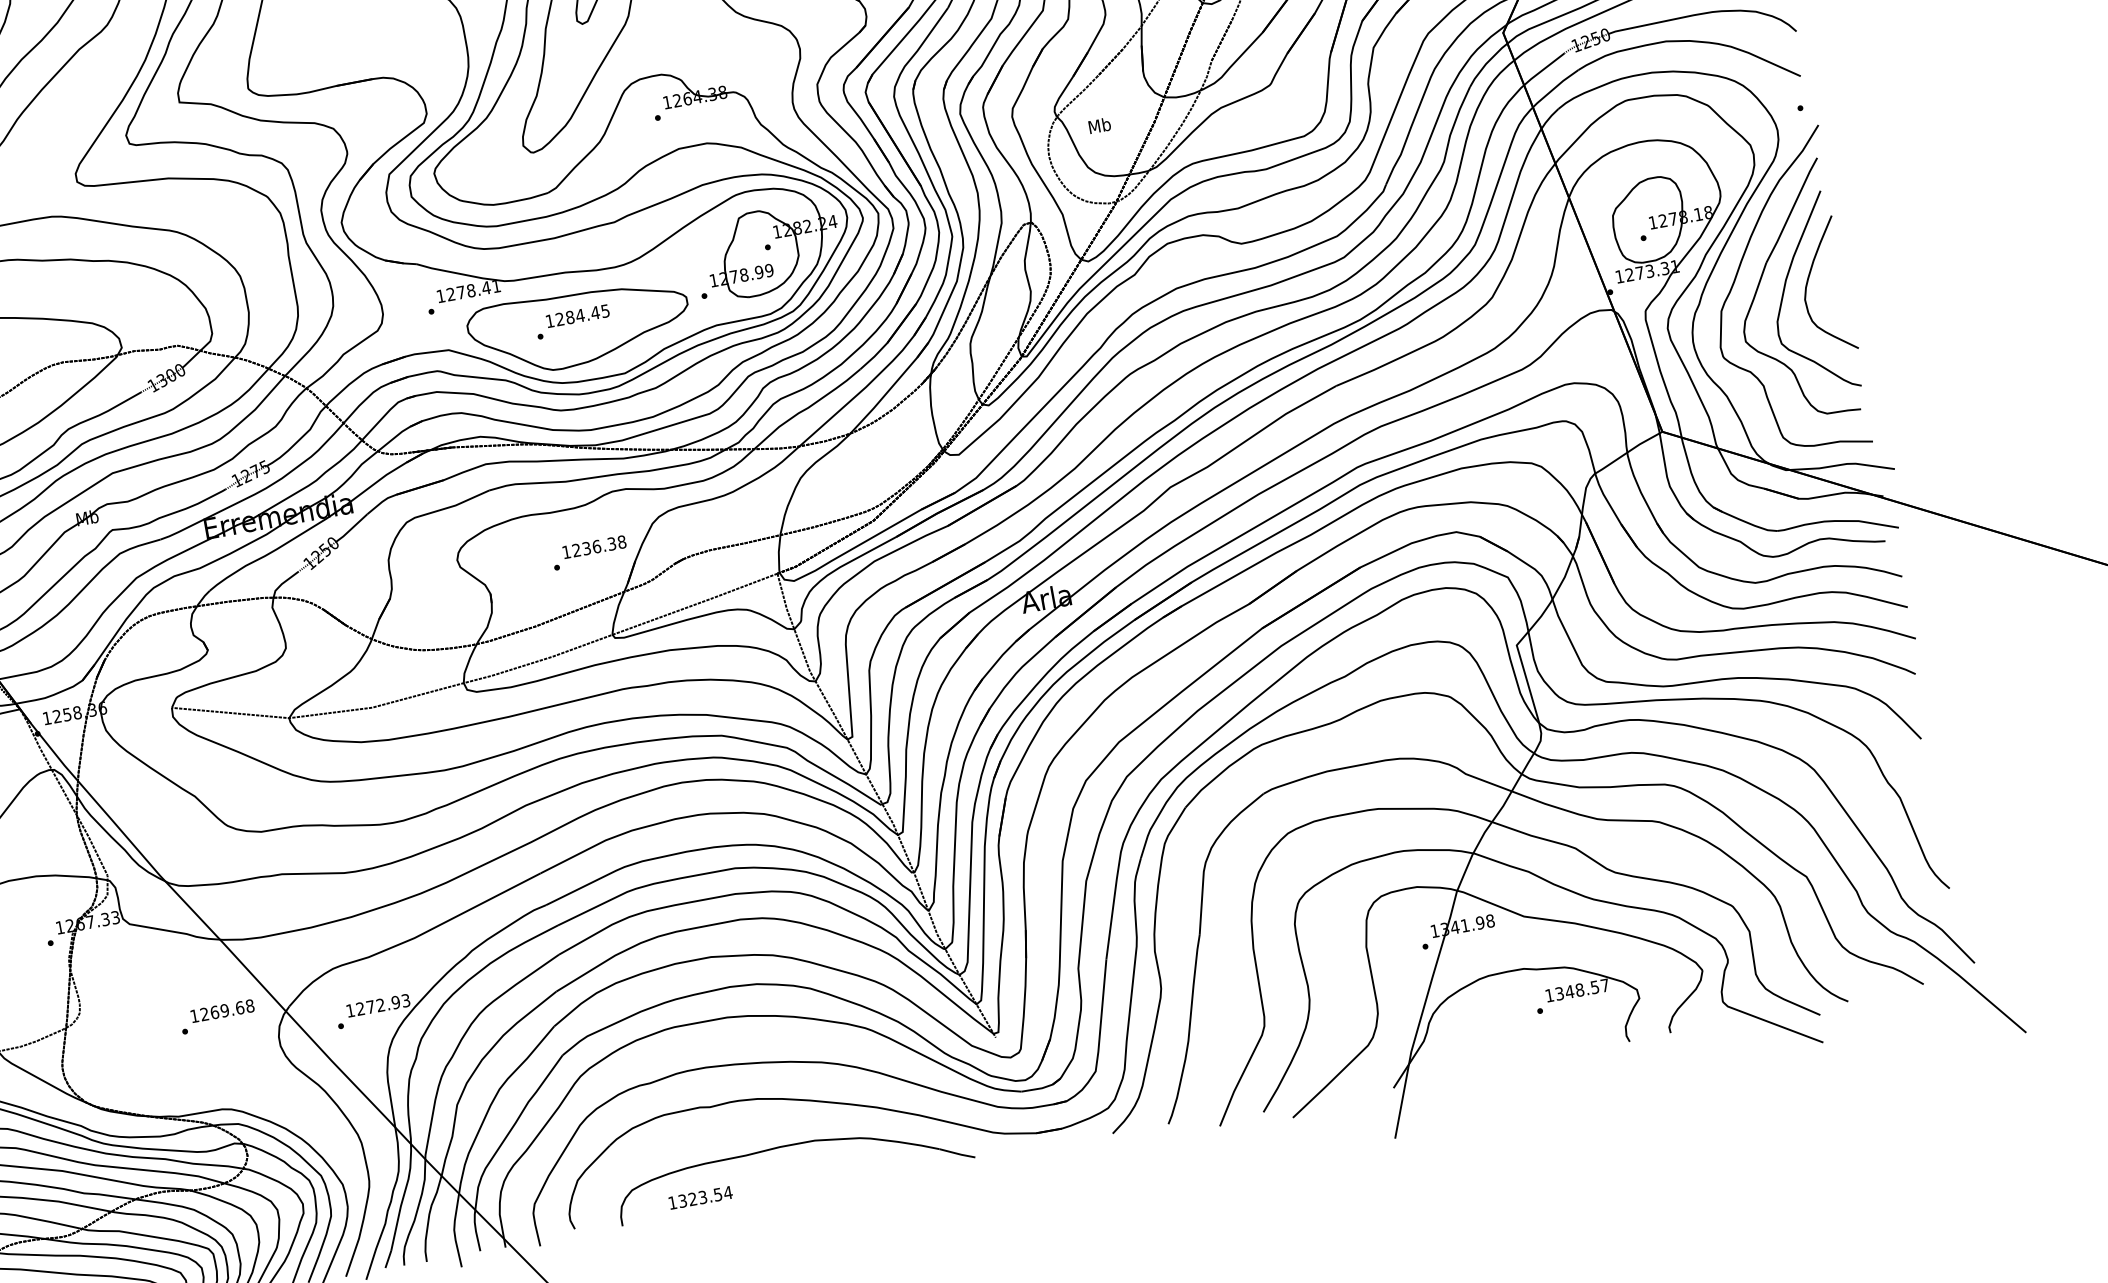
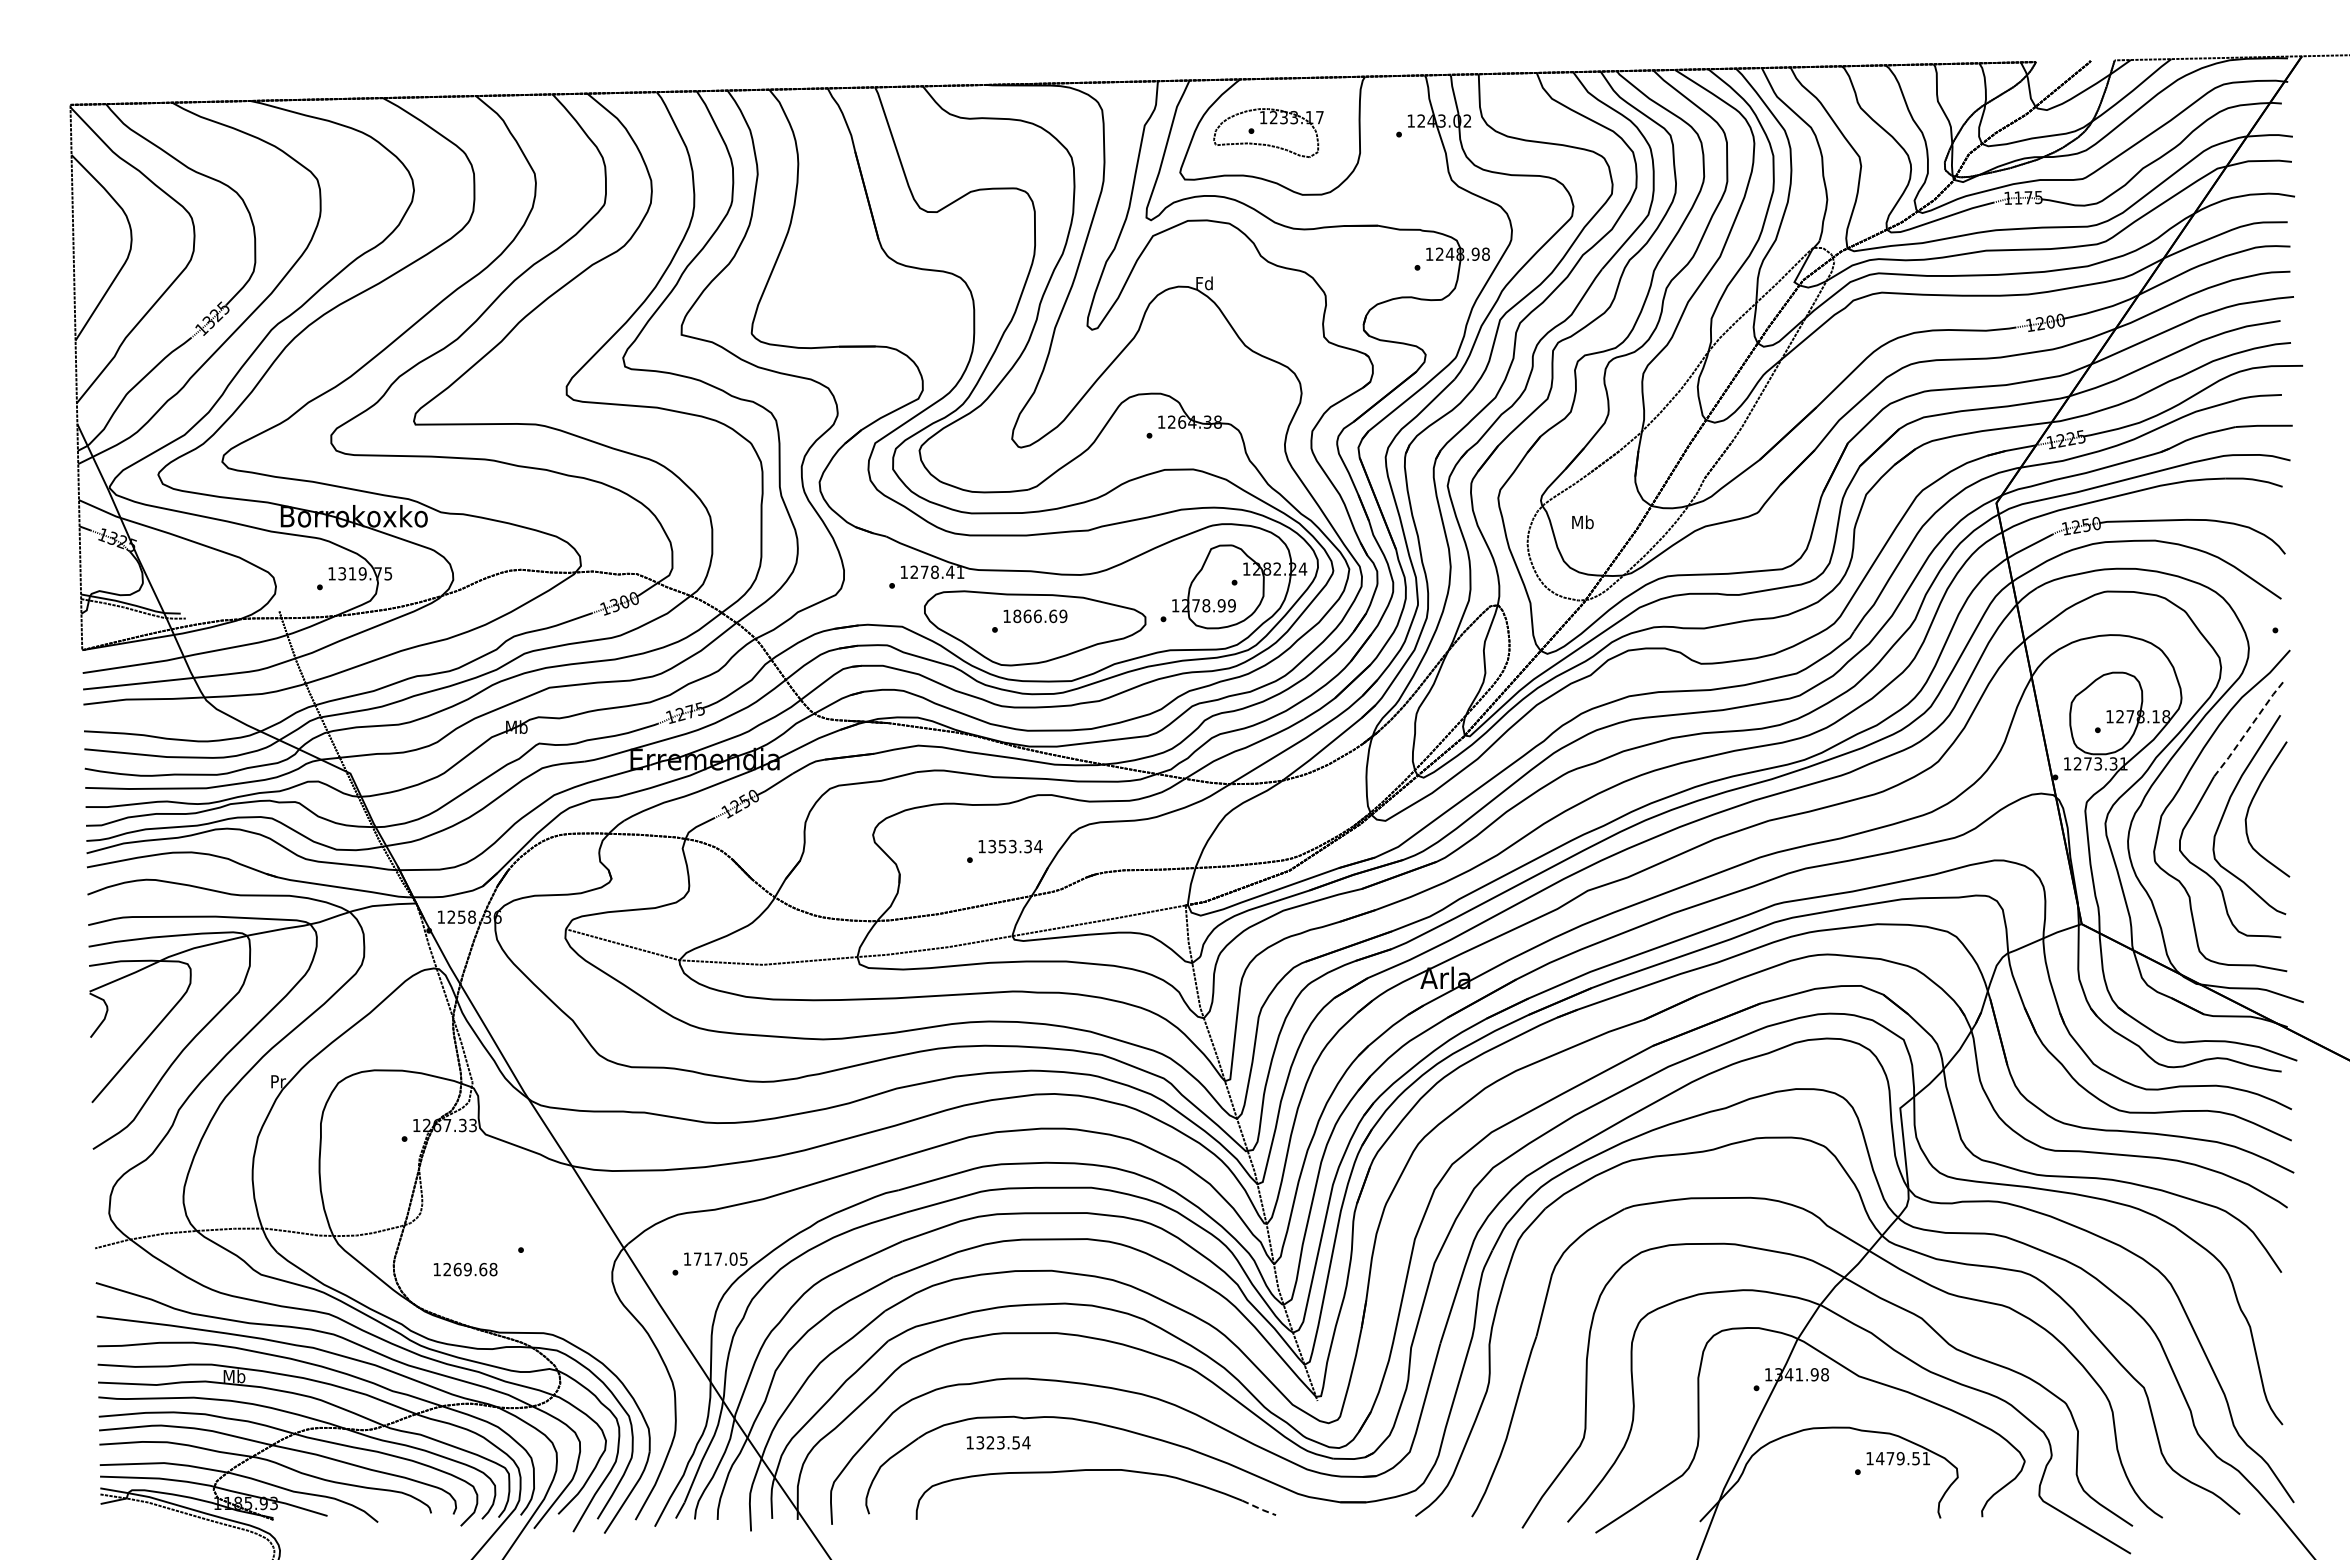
line: (1791, 210) -> (2248, 729), solid -> dashed
text: (582, 315) -> (1040, 616), 1284.45 -> 1866.69
text: (599, 546) -> (1015, 846), 1236.38 -> 1353.34
text: (1582, 989) -> (1903, 1458), 1348.57 -> 1479.51
text: (382, 1004) -> (720, 1258), 1272.93 -> 1717.05
text: (222, 1011) -> (465, 1269), moved
line: (958, 1153) -> (1260, 1508), solid -> dashed
text: (700, 1197) -> (998, 1442), moved

